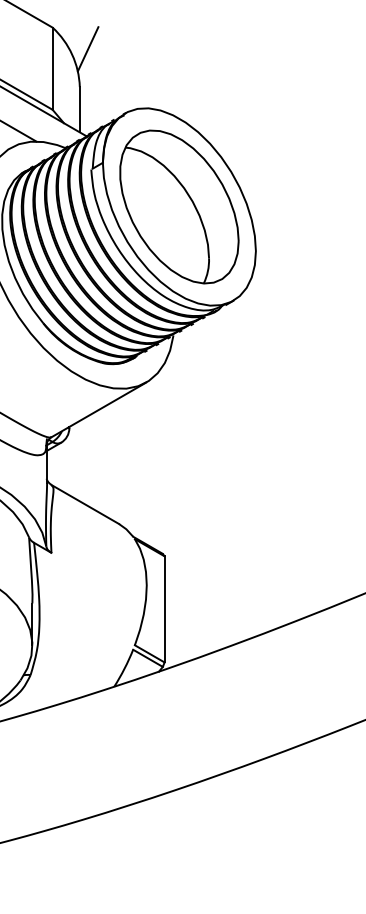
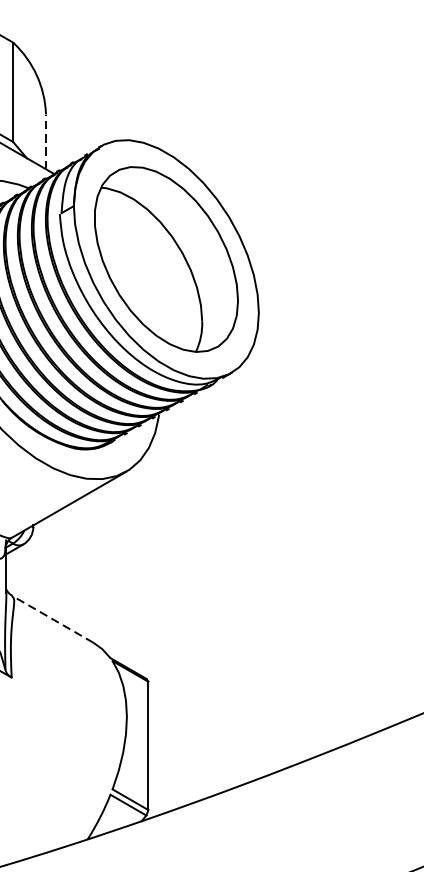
line: (88, 49) -> (56, 69), removed
line: (79, 109) -> (45, 141), solid -> dashed
line: (85, 504) -> (52, 619), solid -> dashed

